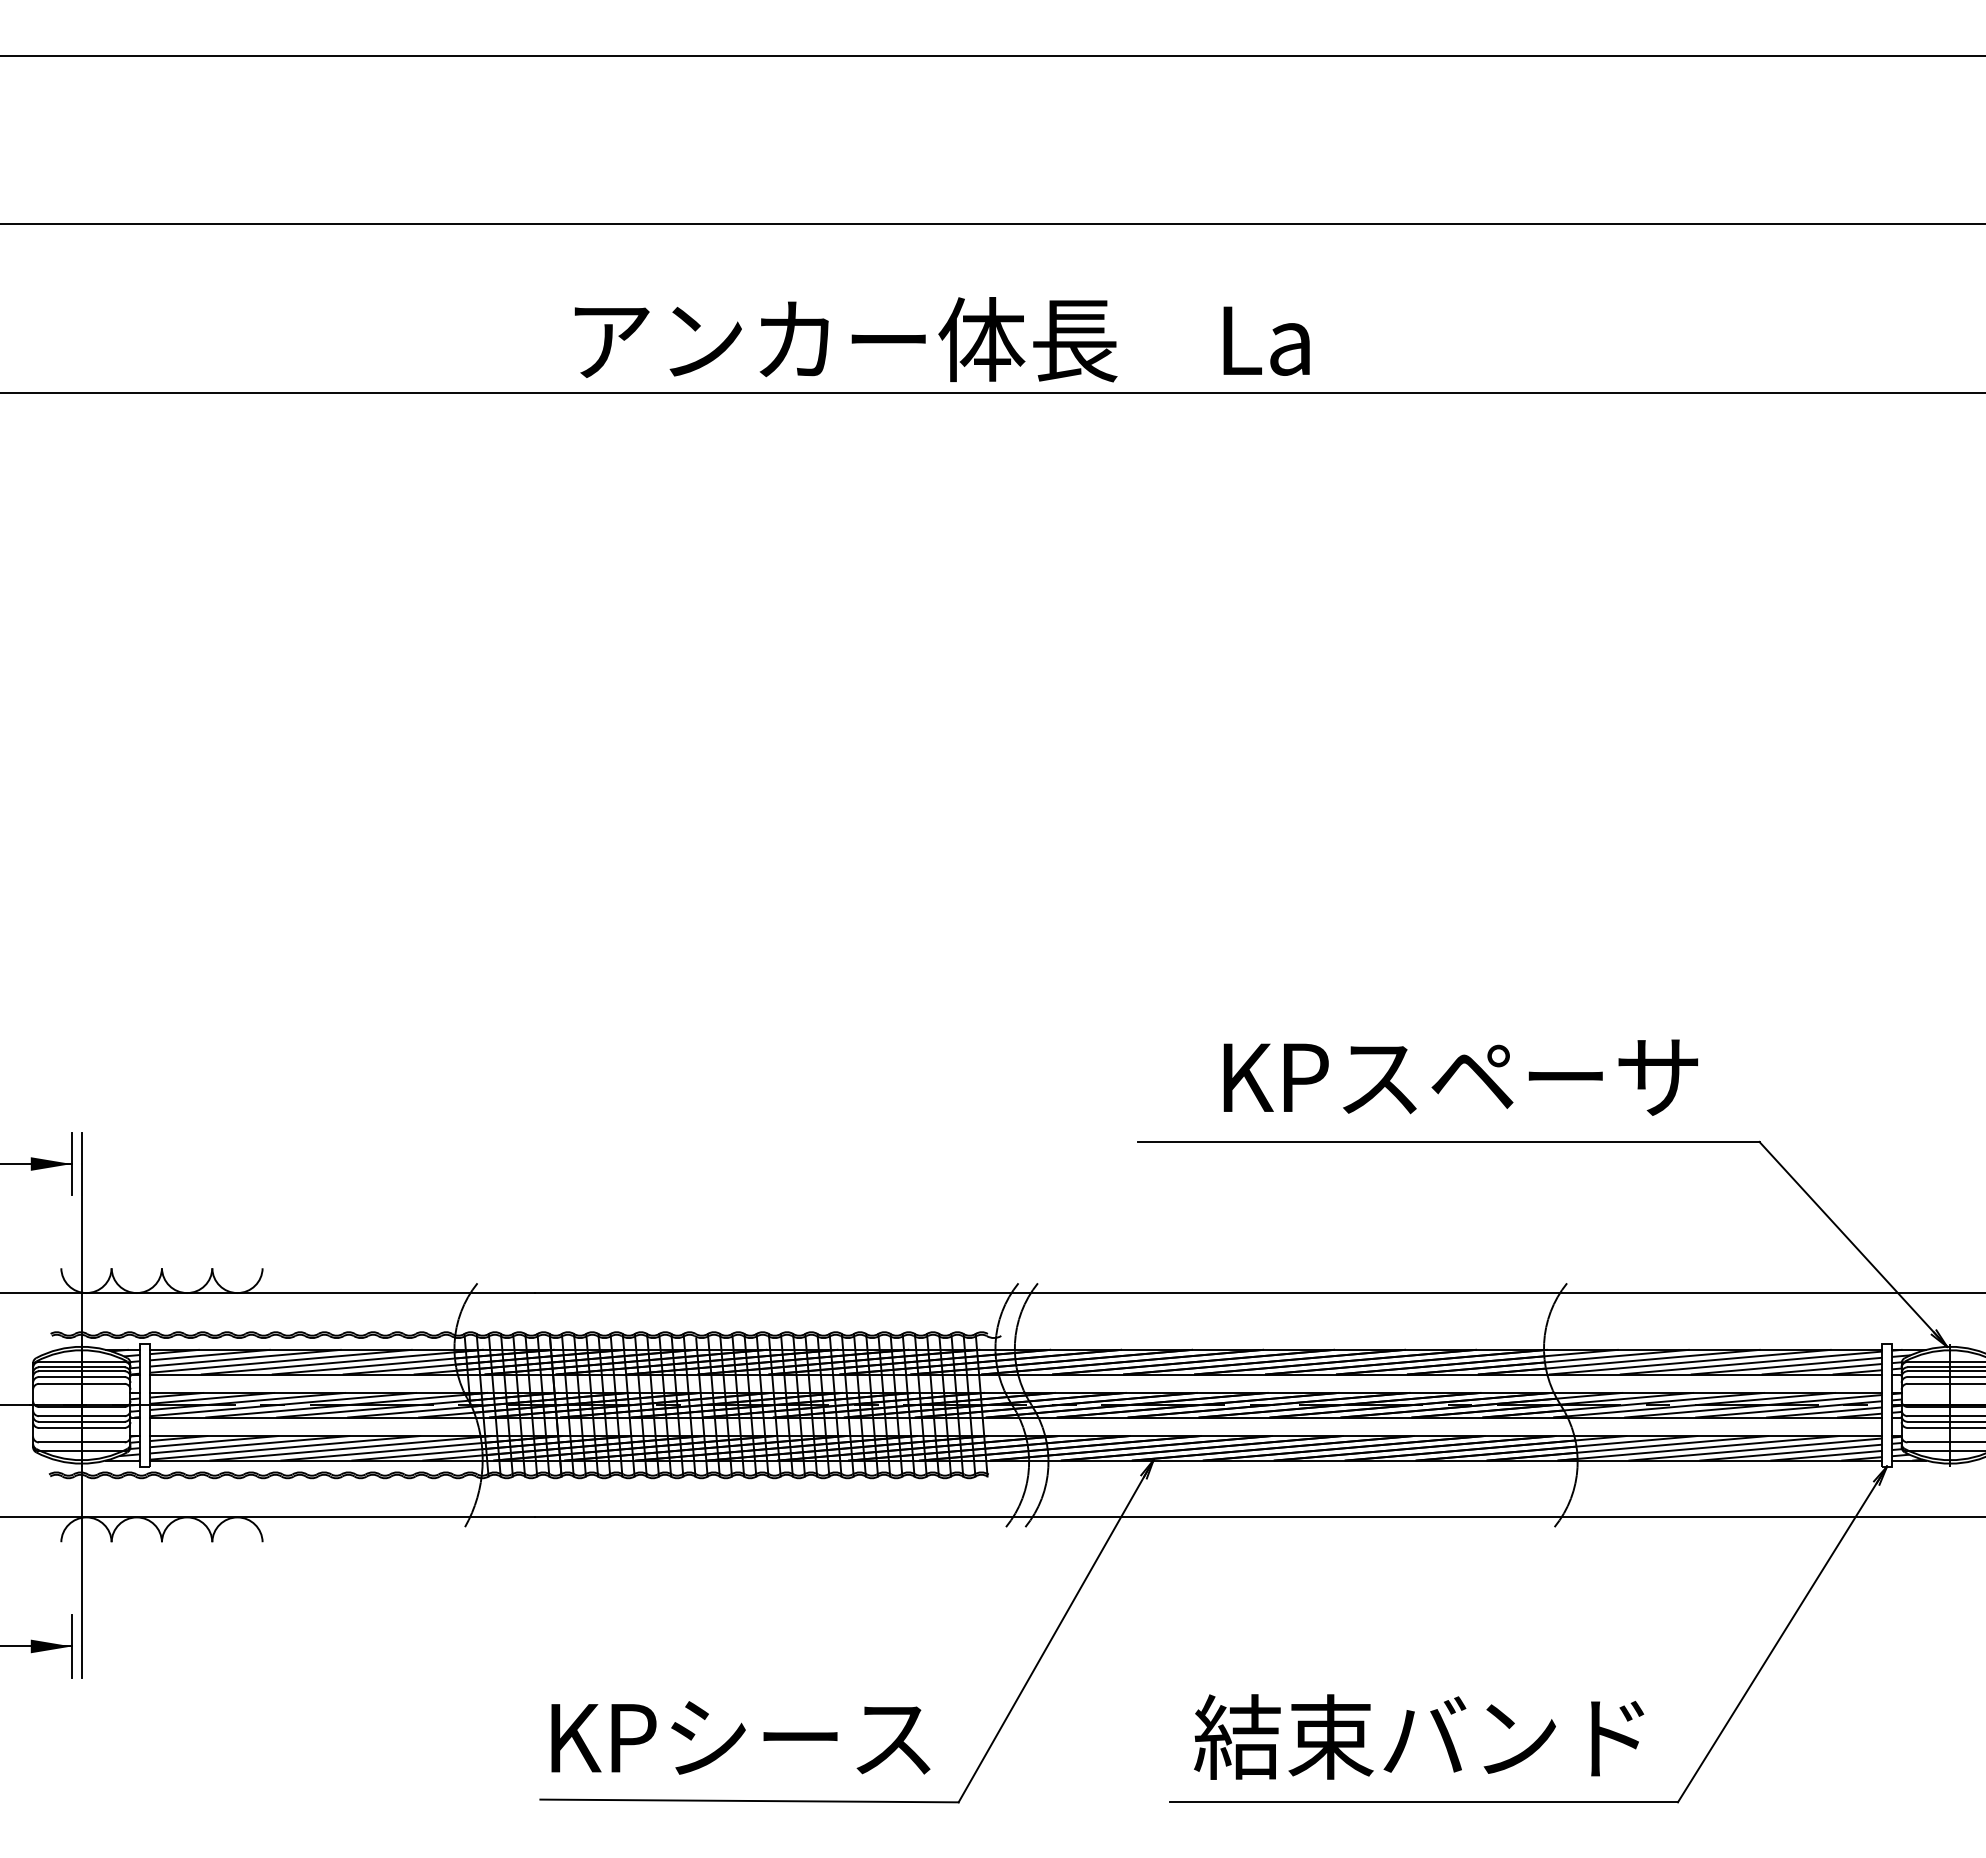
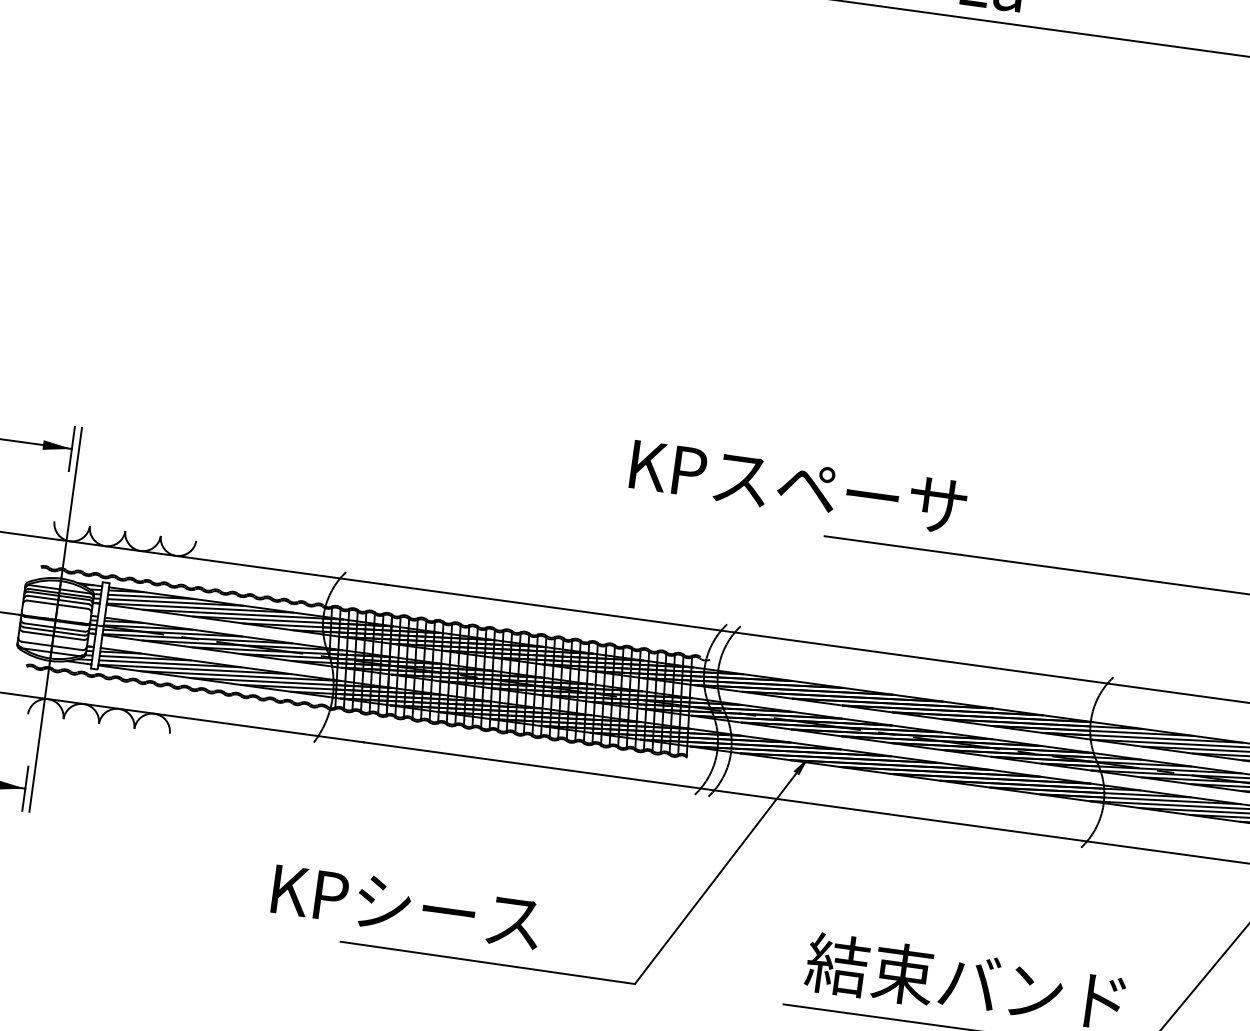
text: (1460, 1077) -> (798, 486), moved
text: (740, 1737) -> (406, 906), moved

